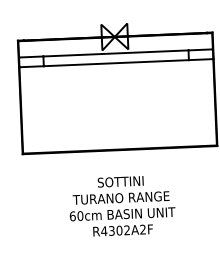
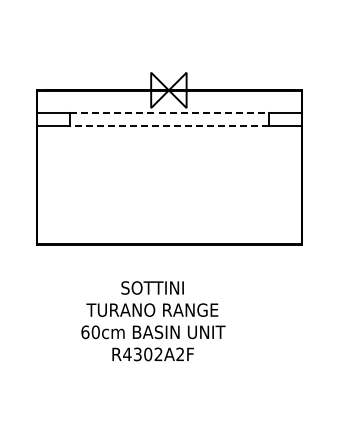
line: (115, 53) -> (169, 112), solid -> dashed
line: (116, 63) -> (169, 126), solid -> dashed
text: (122, 206) -> (153, 321), moved

